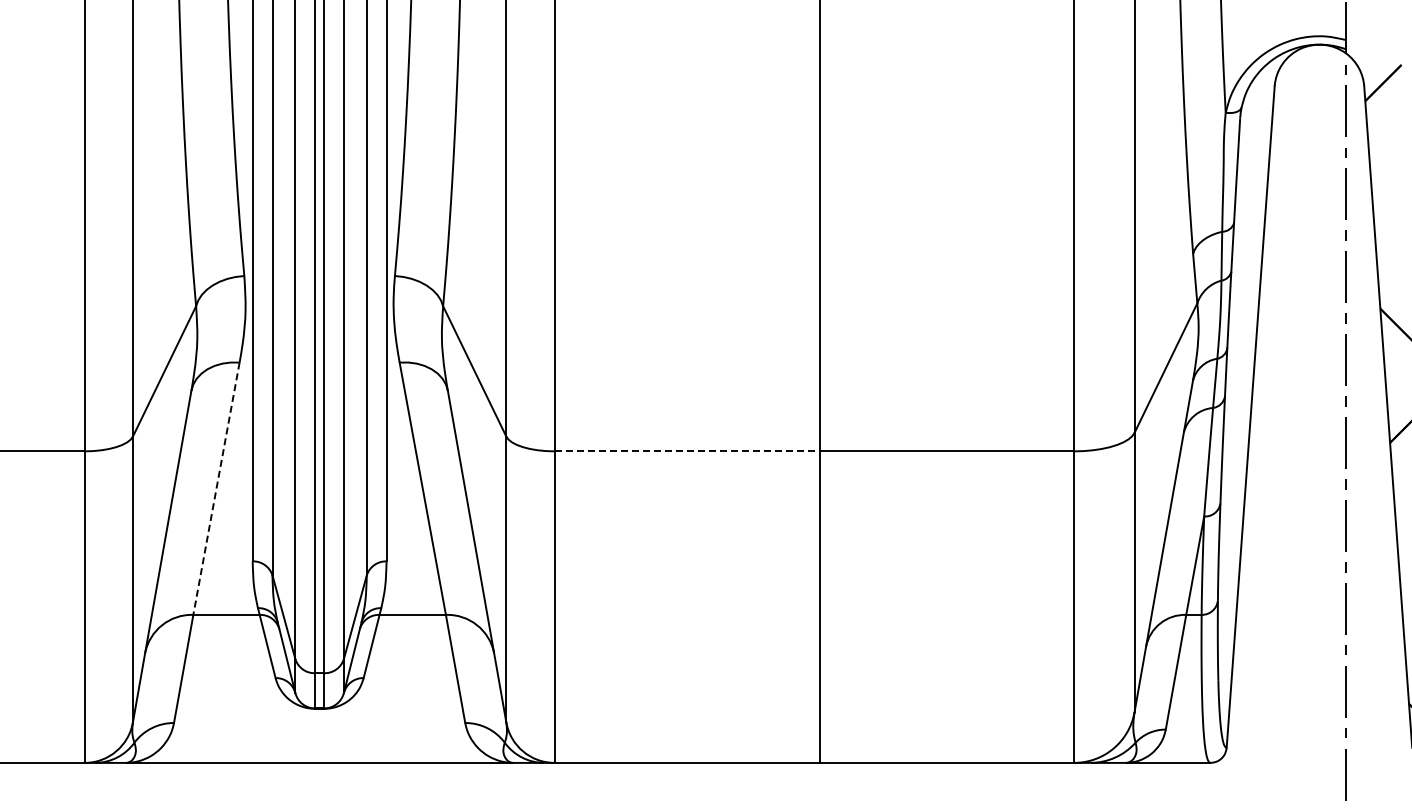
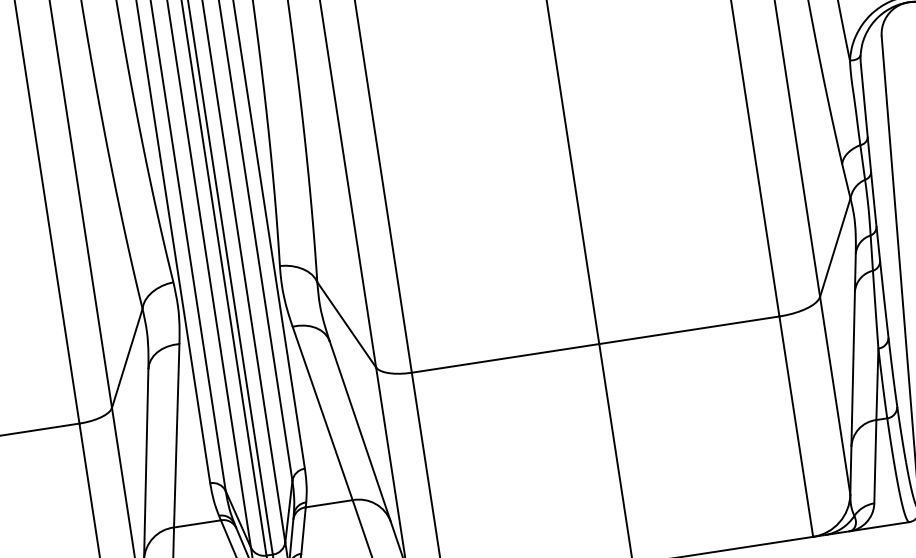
line: (687, 451) -> (505, 358), dashed -> solid
line: (216, 489) -> (176, 436), dashed -> solid

